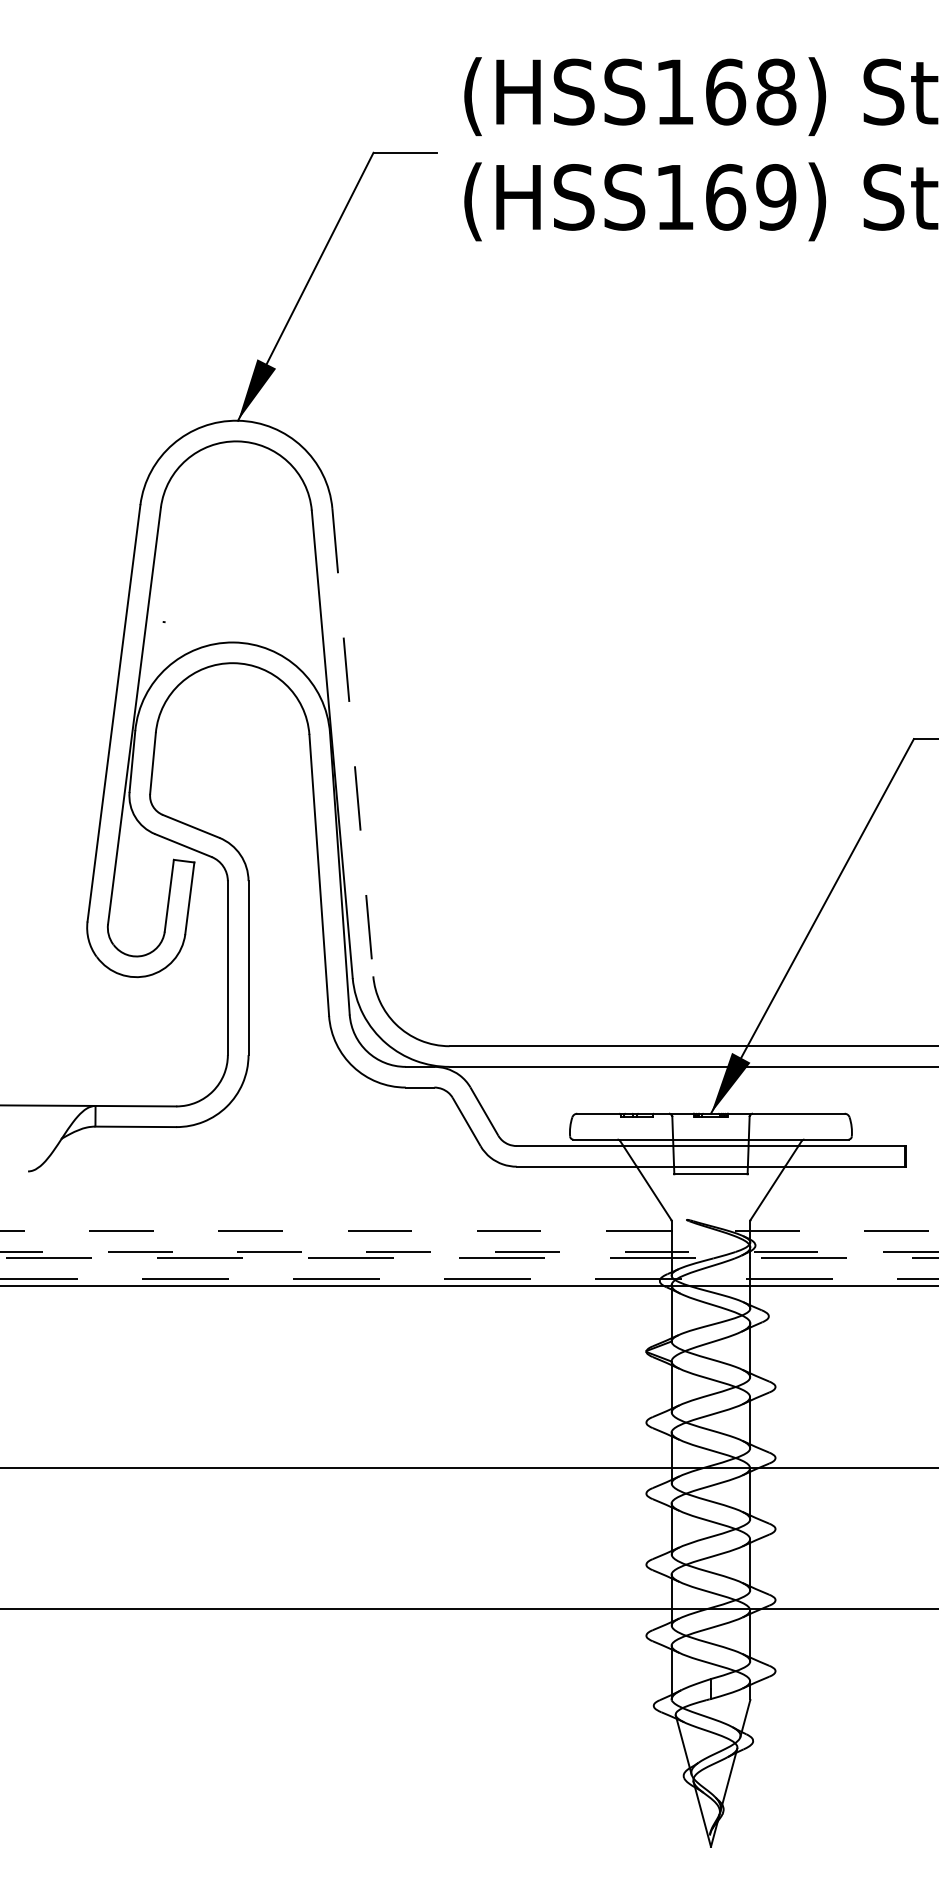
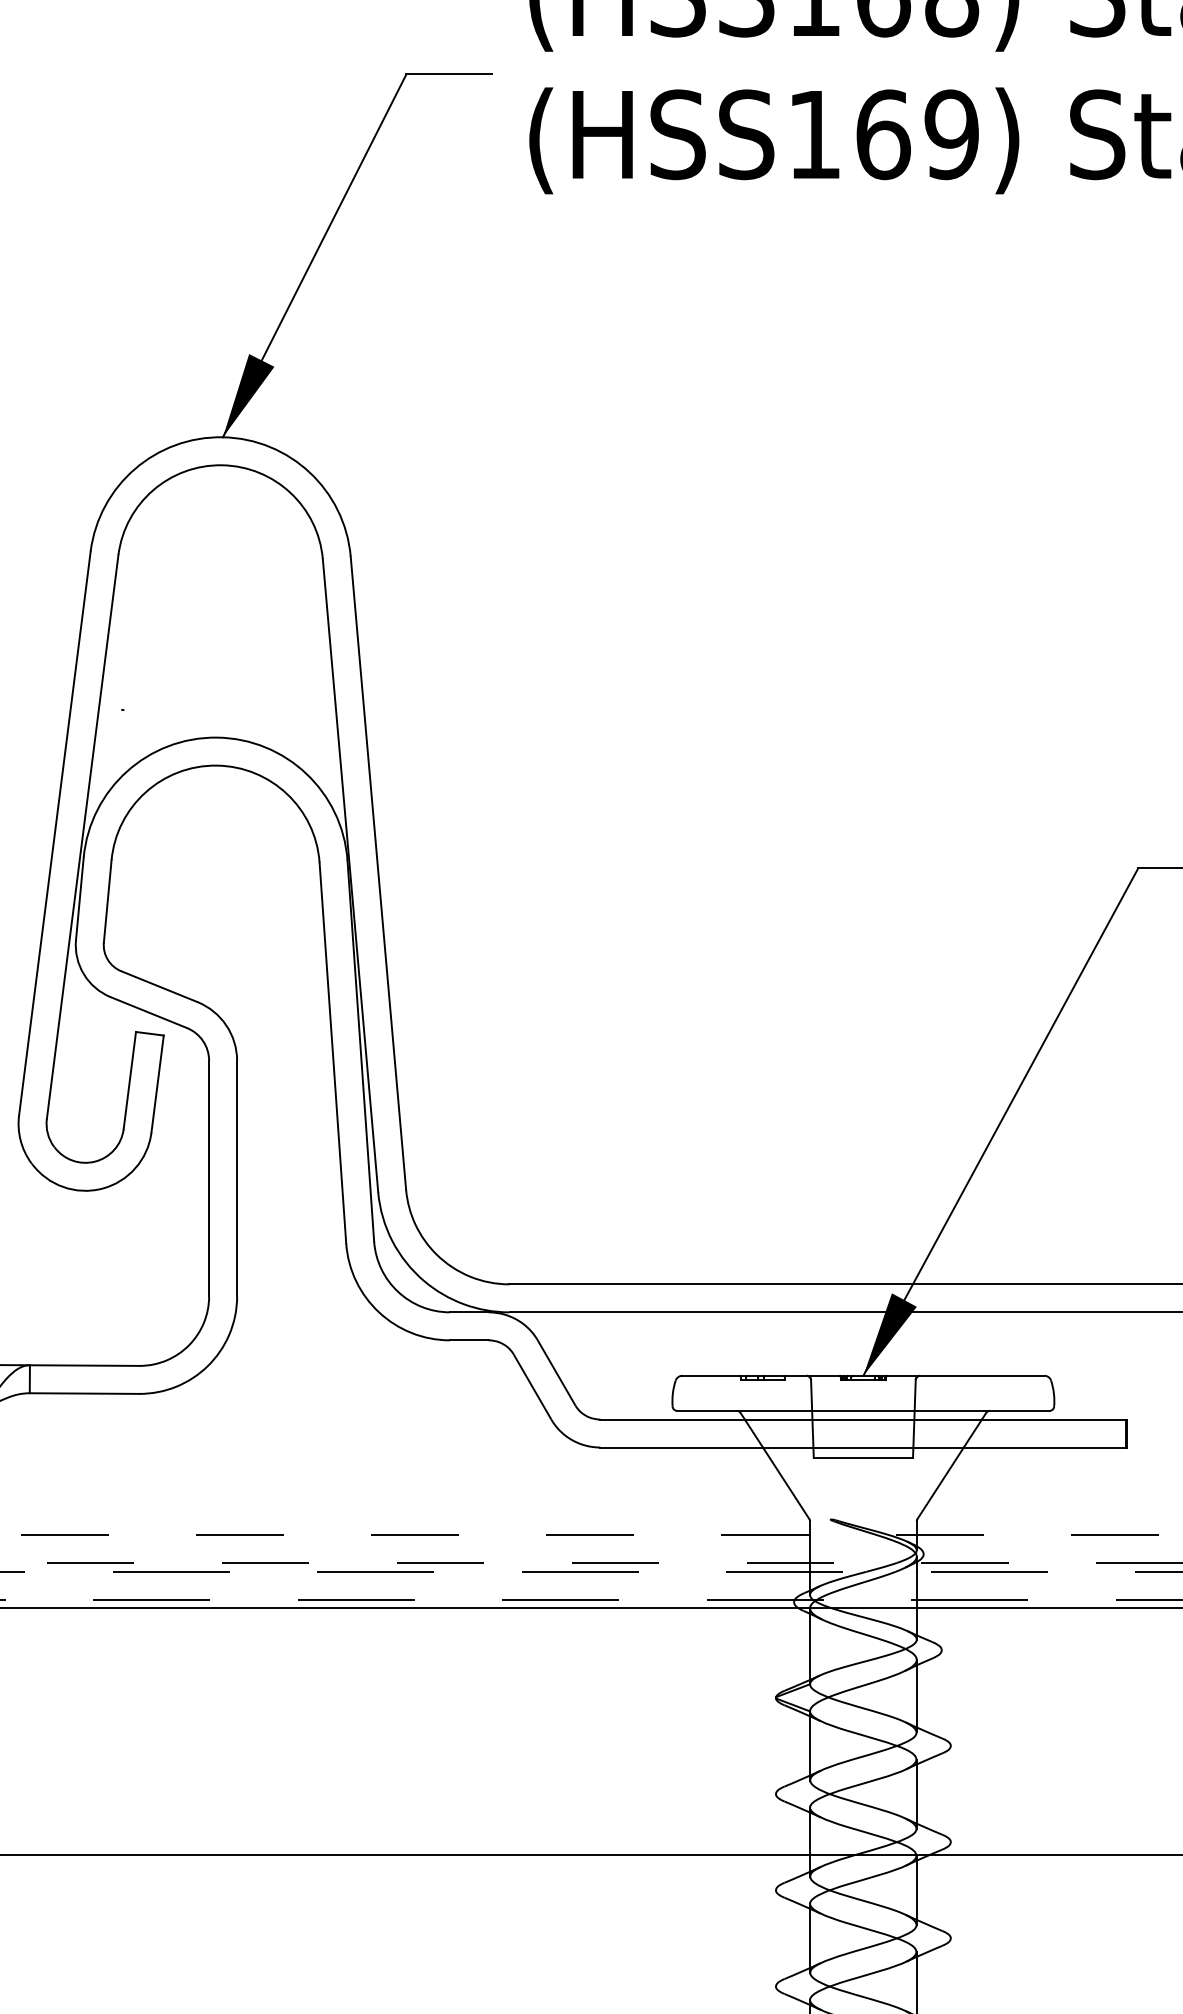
line: (352, 742) -> (377, 873), dashed -> solid

